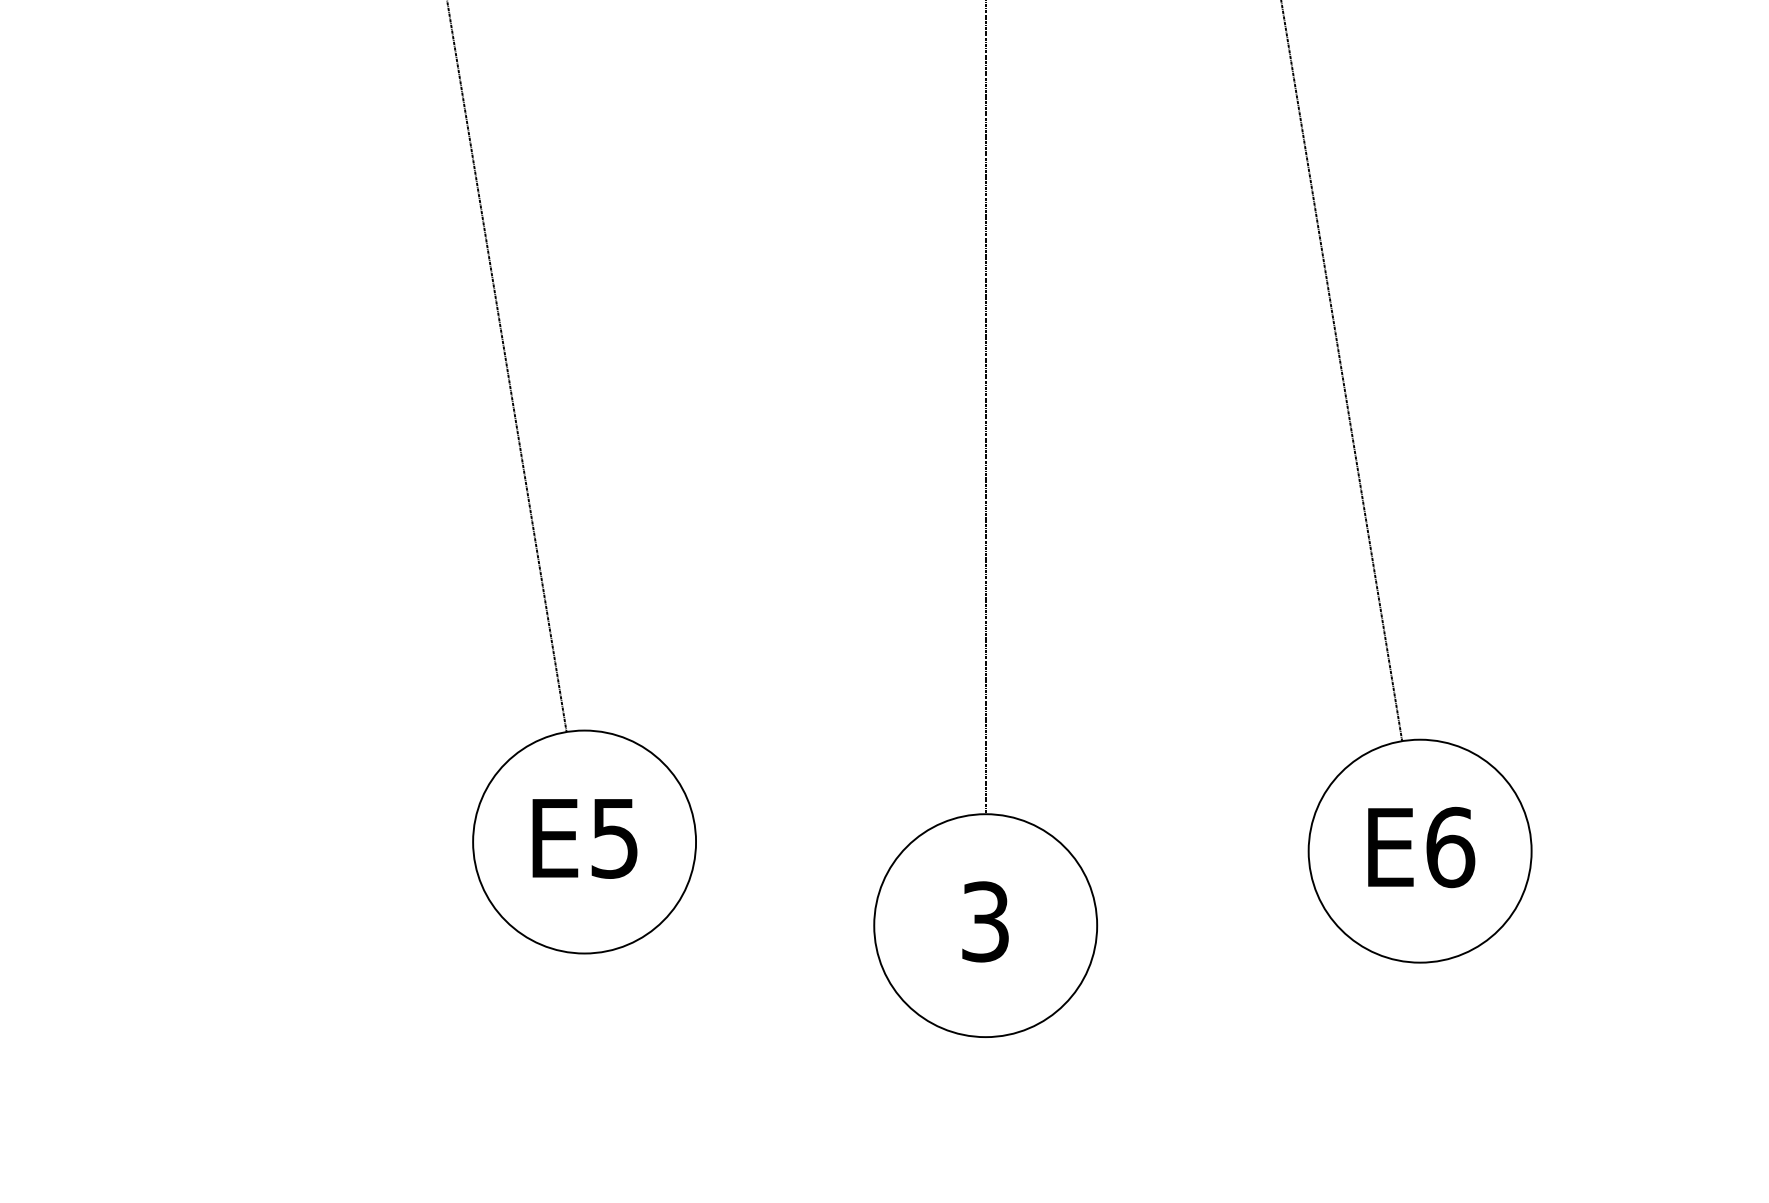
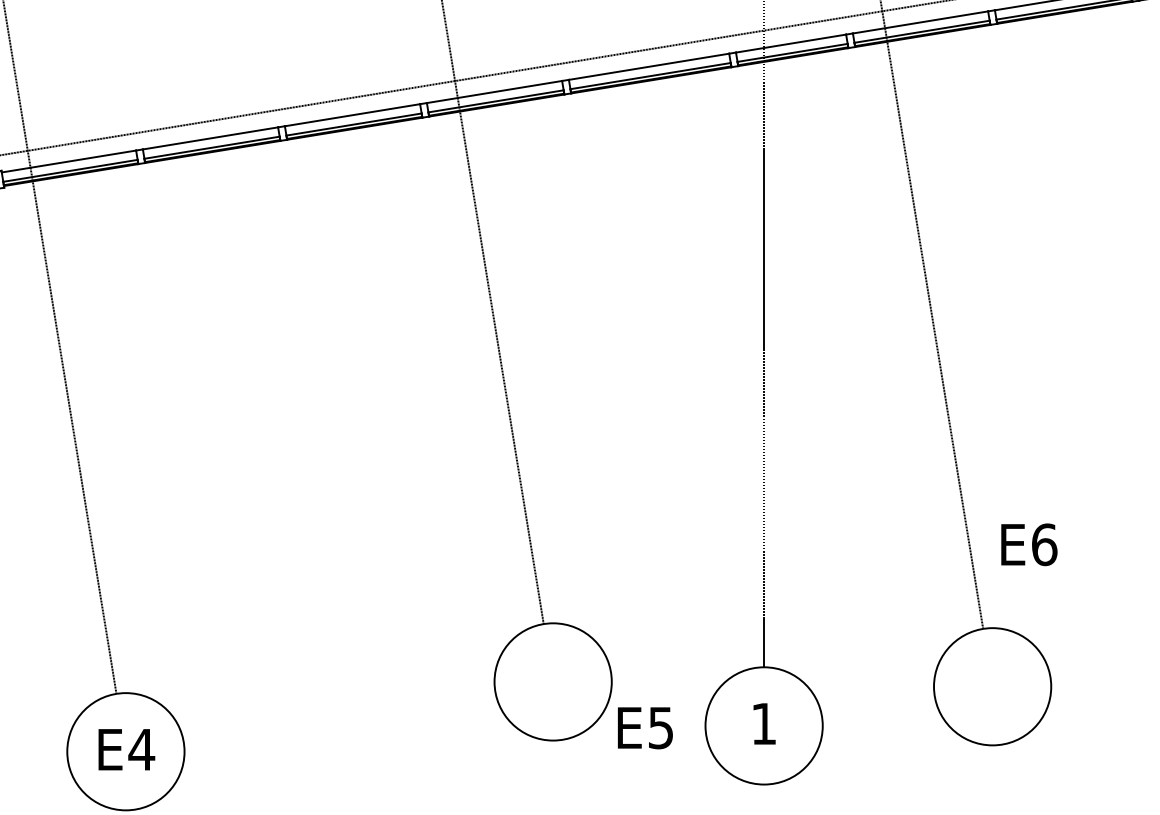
text: (585, 839) -> (645, 728), moved
text: (1421, 846) -> (1029, 544), moved
text: (984, 921) -> (763, 723), 3 -> 1

